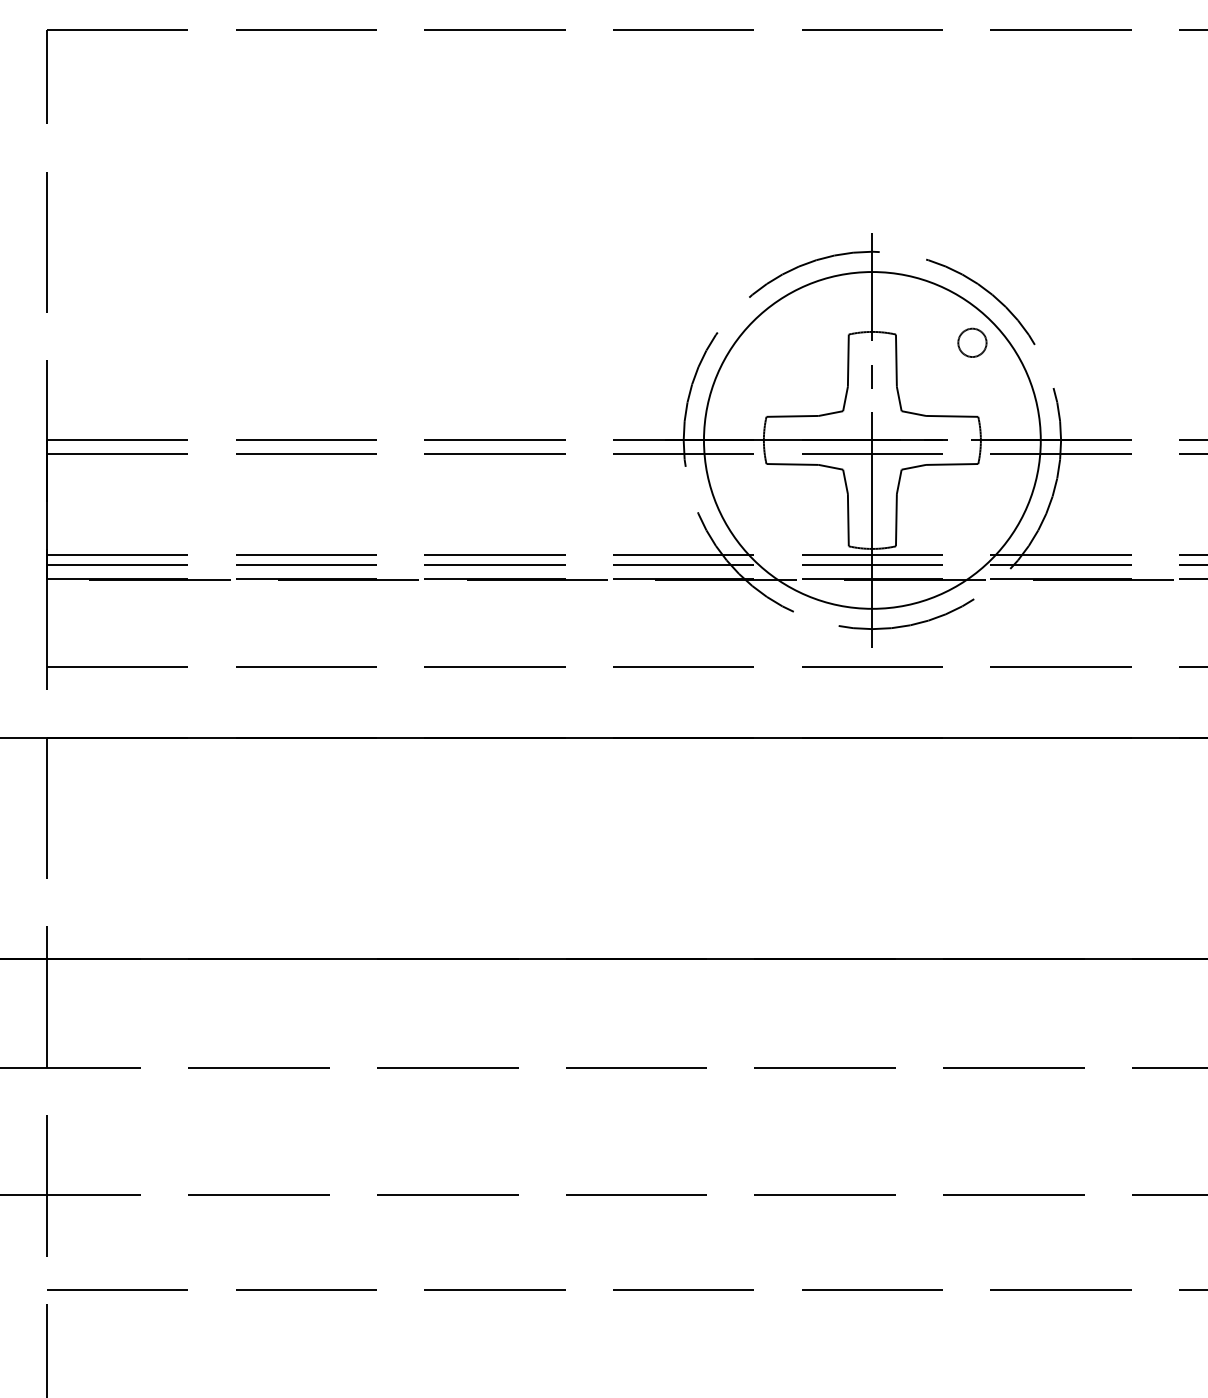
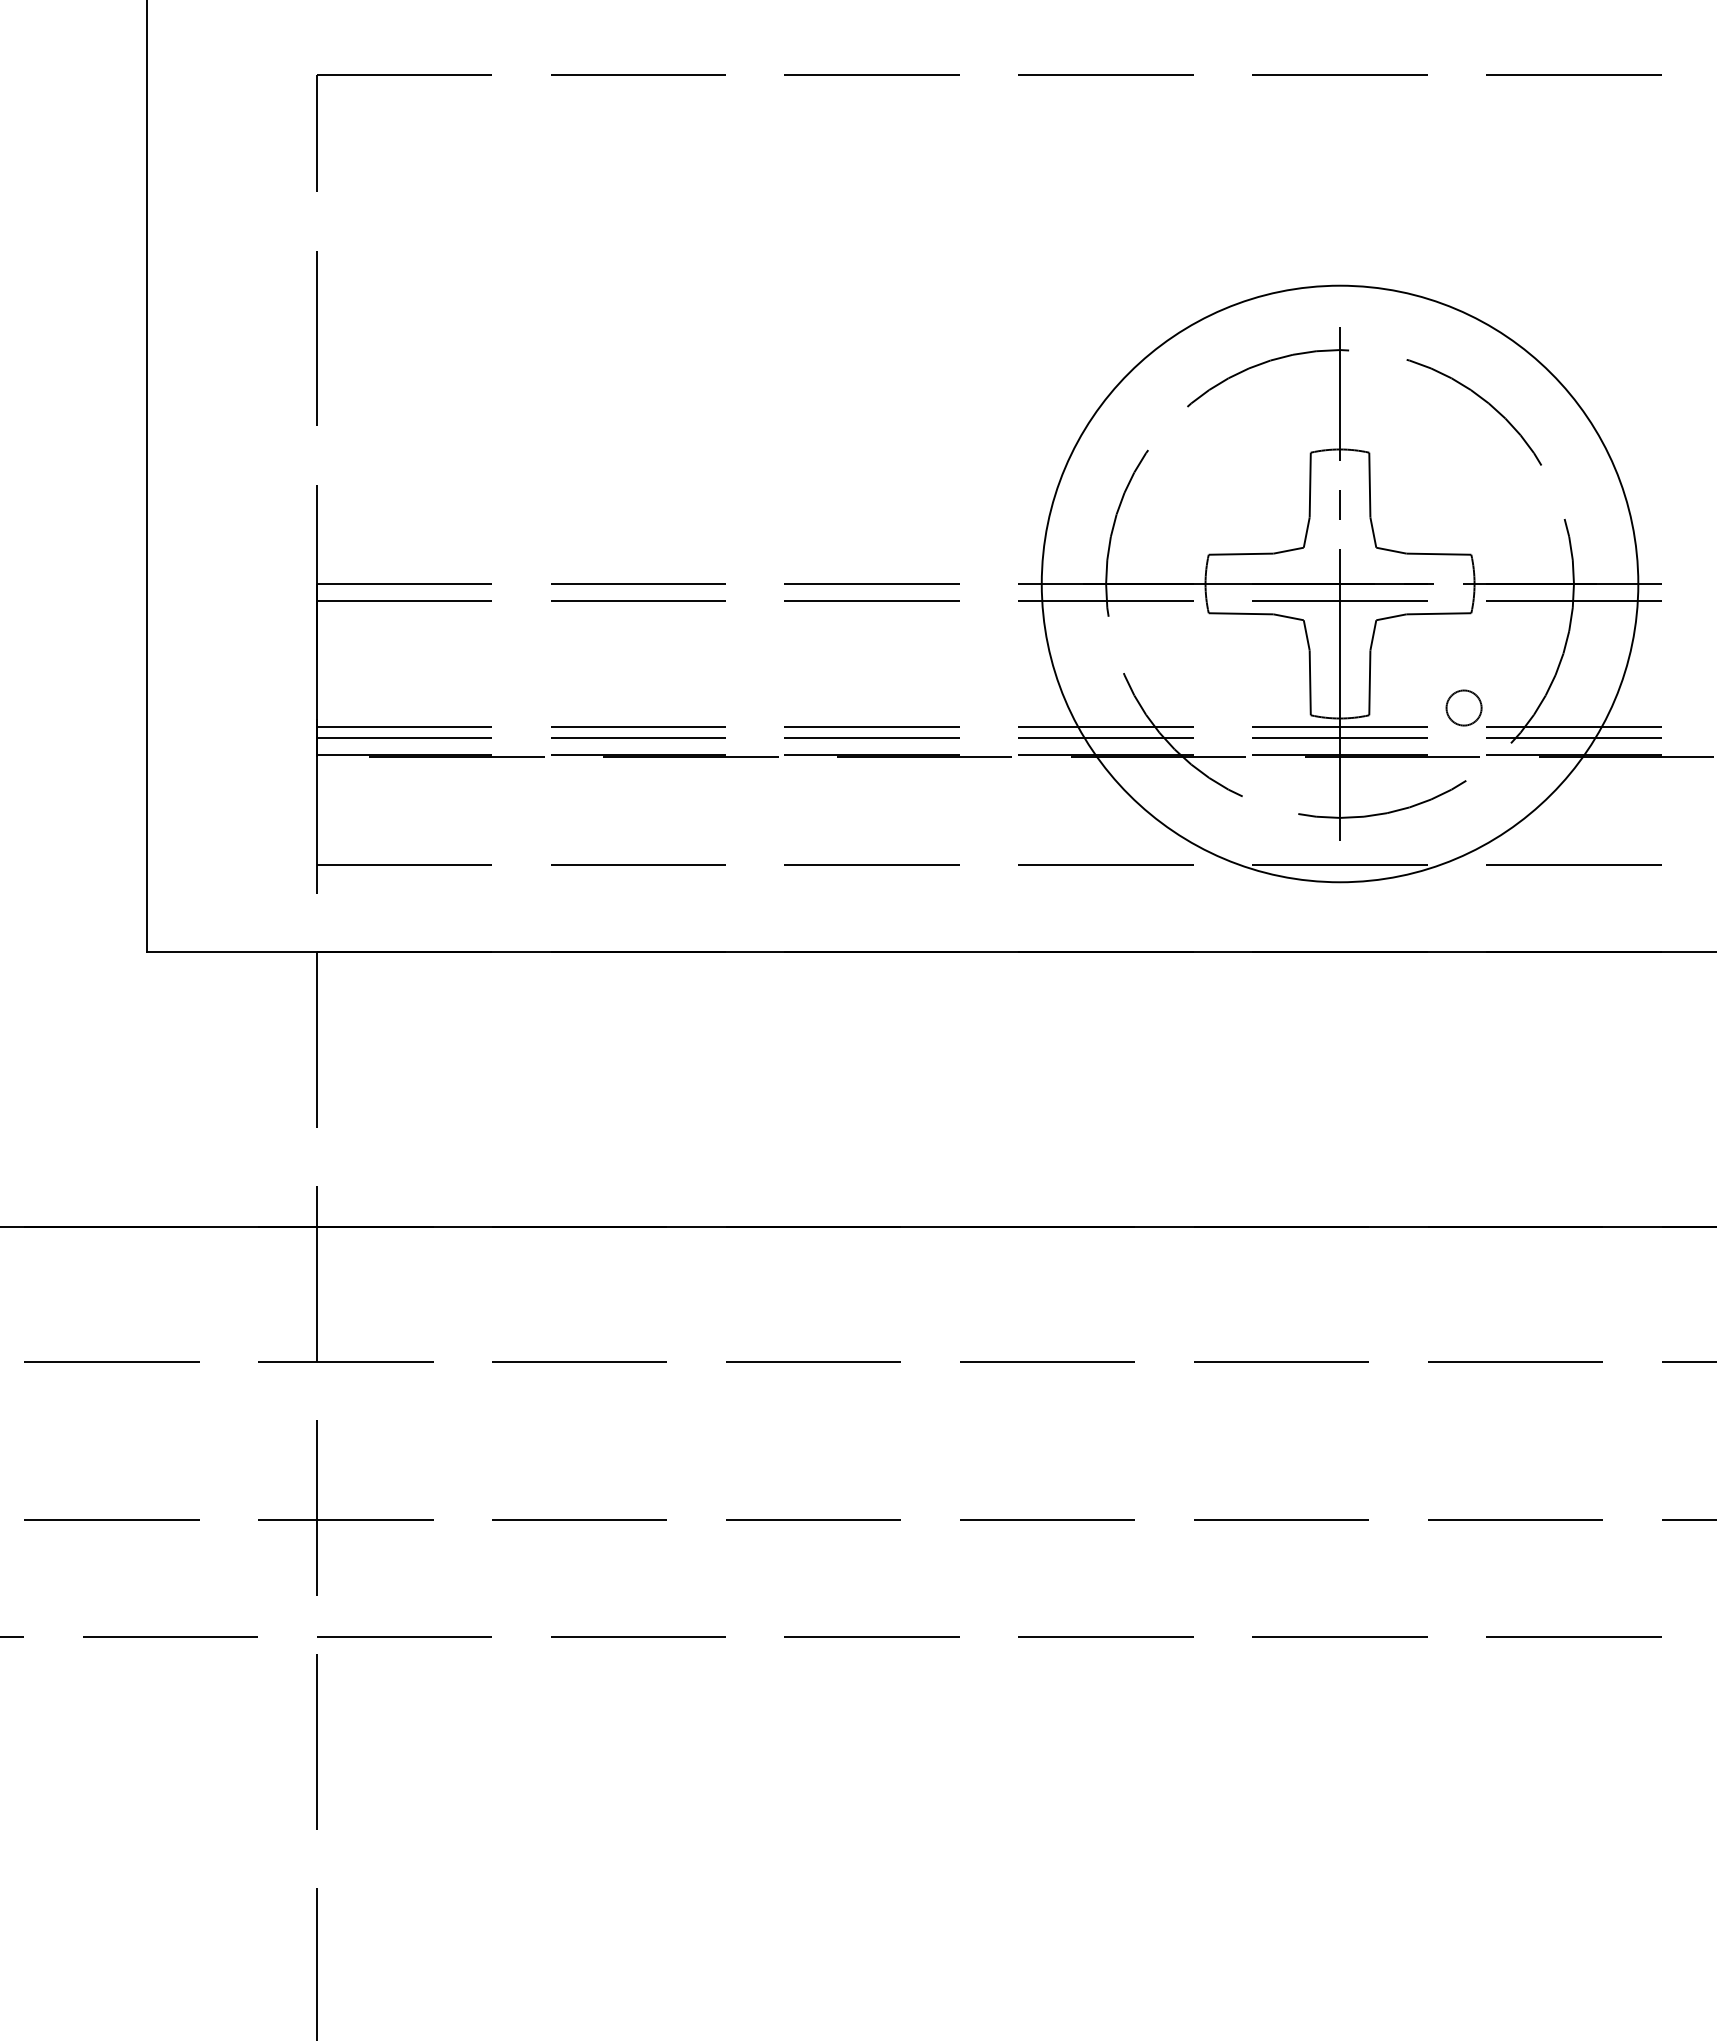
circle: (971, 342) -> (1463, 707), moved
circle: (871, 440) -> (1339, 583), size x1.43

